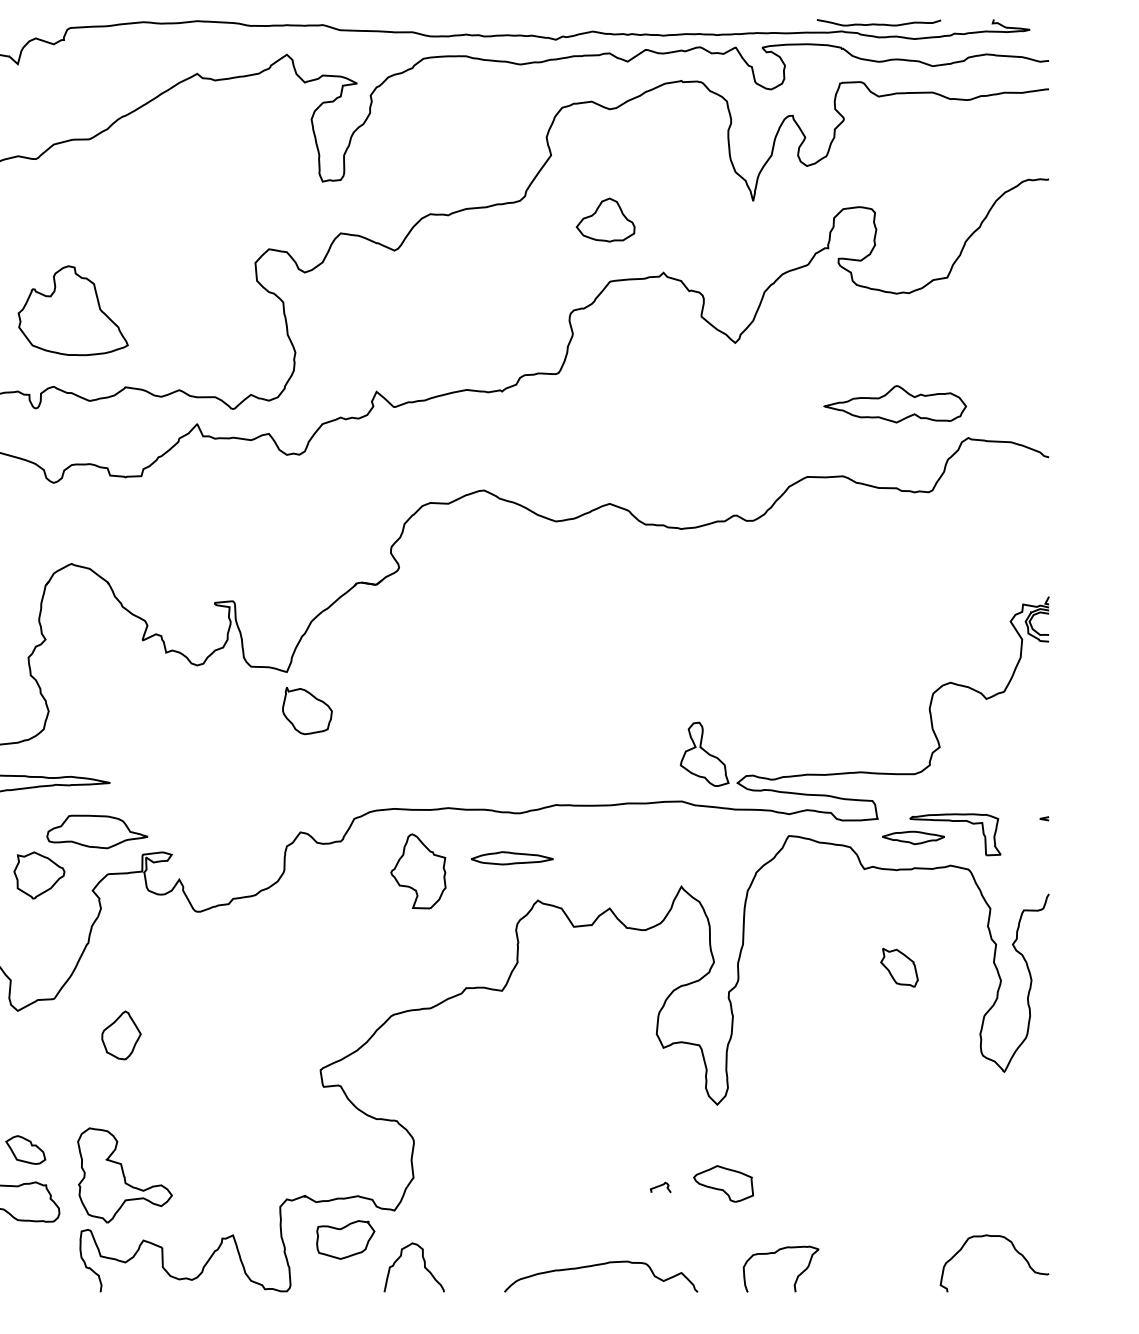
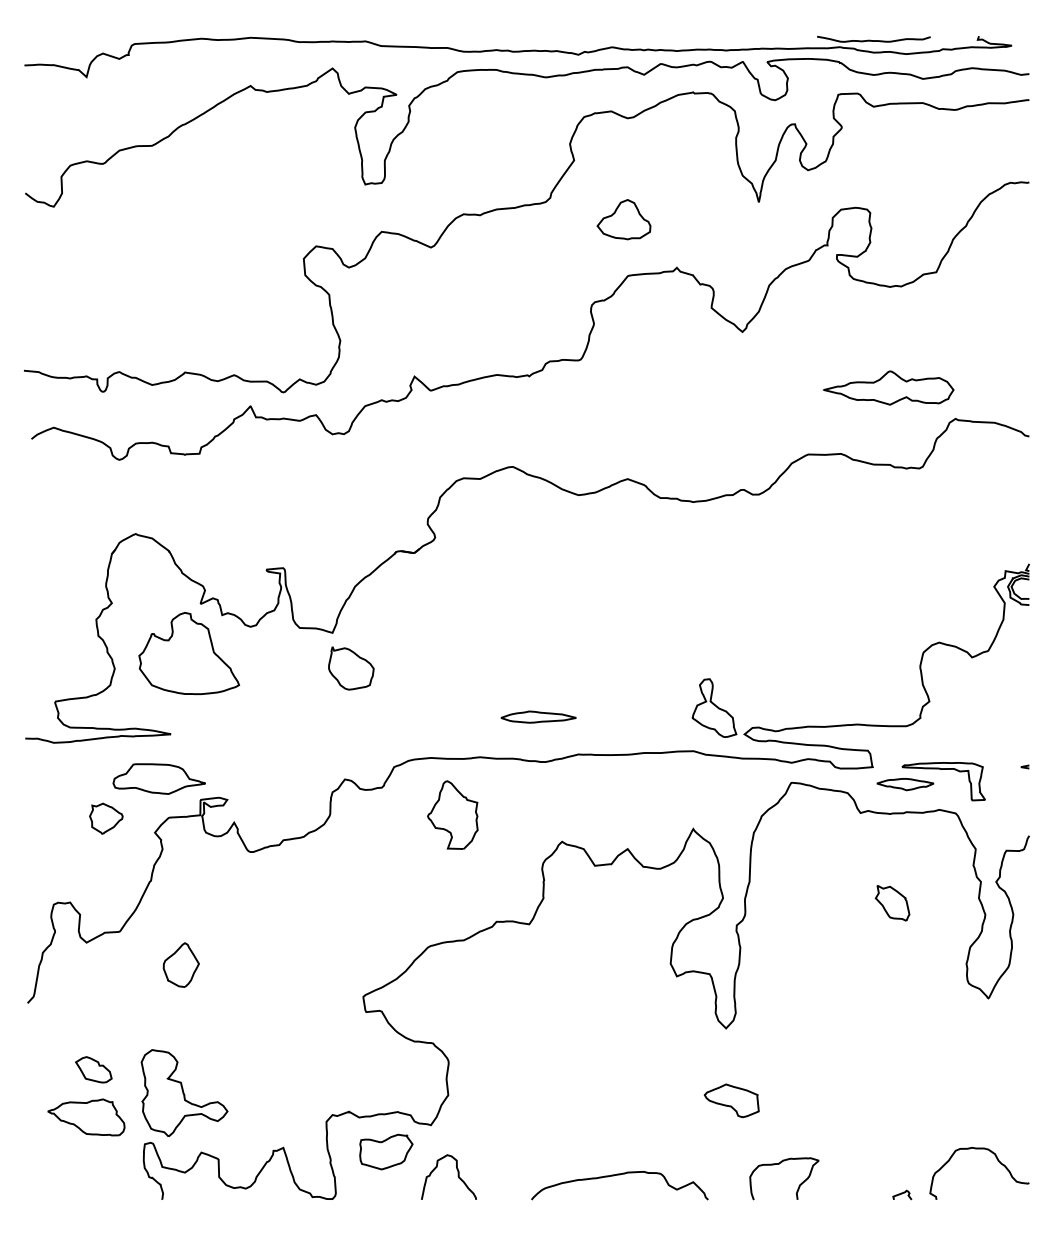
part: (73, 310) -> (189, 653), moved
part: (512, 857) -> (538, 716), moved
part: (39, 875) -> (106, 818), size x0.71
curve: (660, 1186) -> (902, 1194), moved

